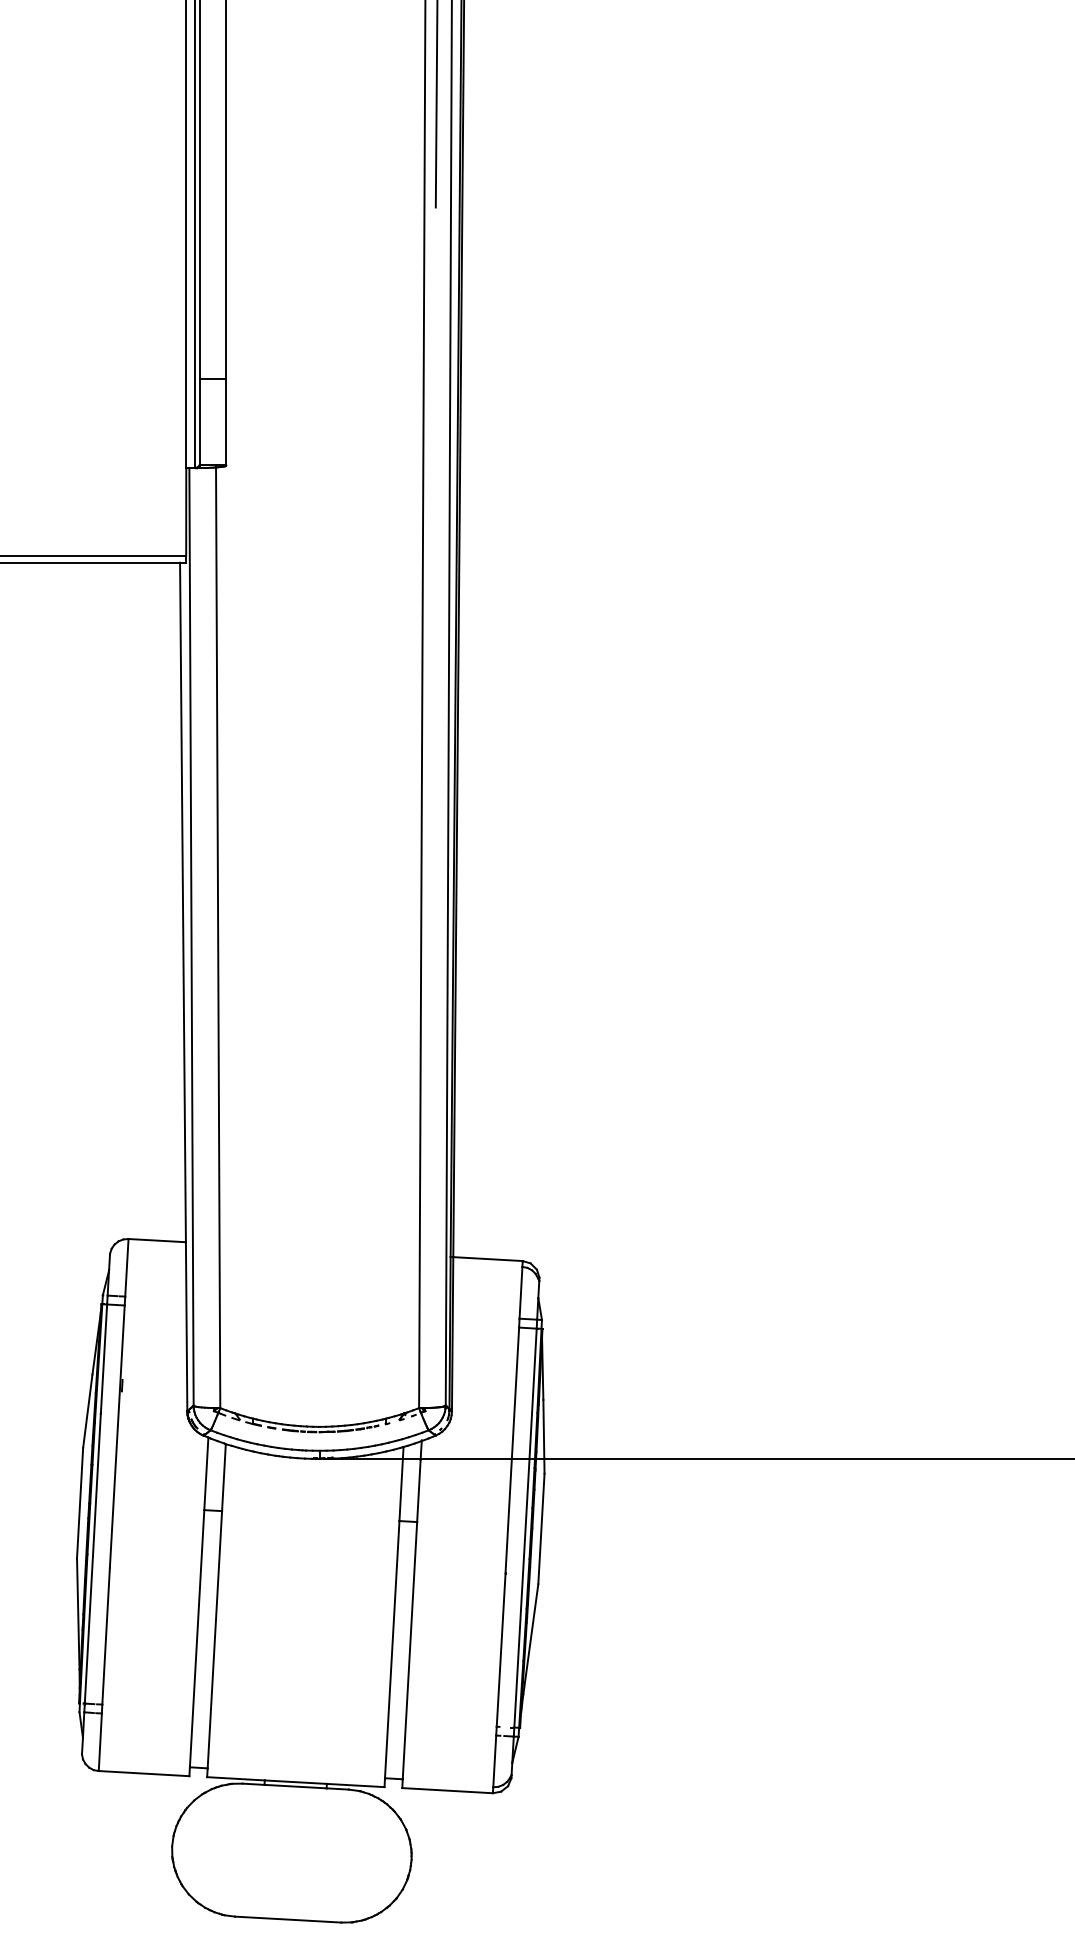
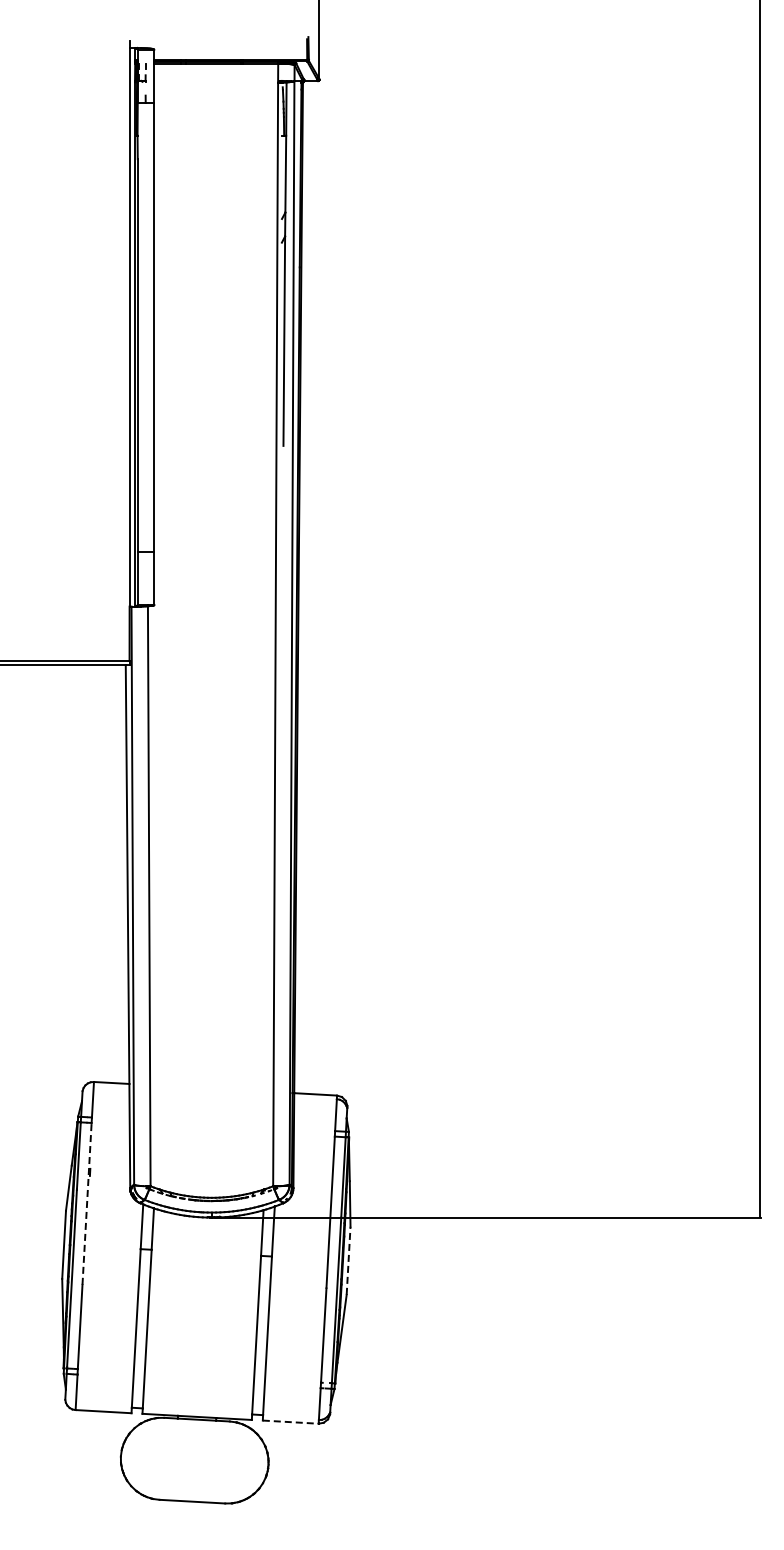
line: (117, 1436) -> (87, 1203), solid -> dashed
line: (541, 1528) -> (348, 1260), solid -> dashed
line: (447, 1791) -> (290, 1422), solid -> dashed

